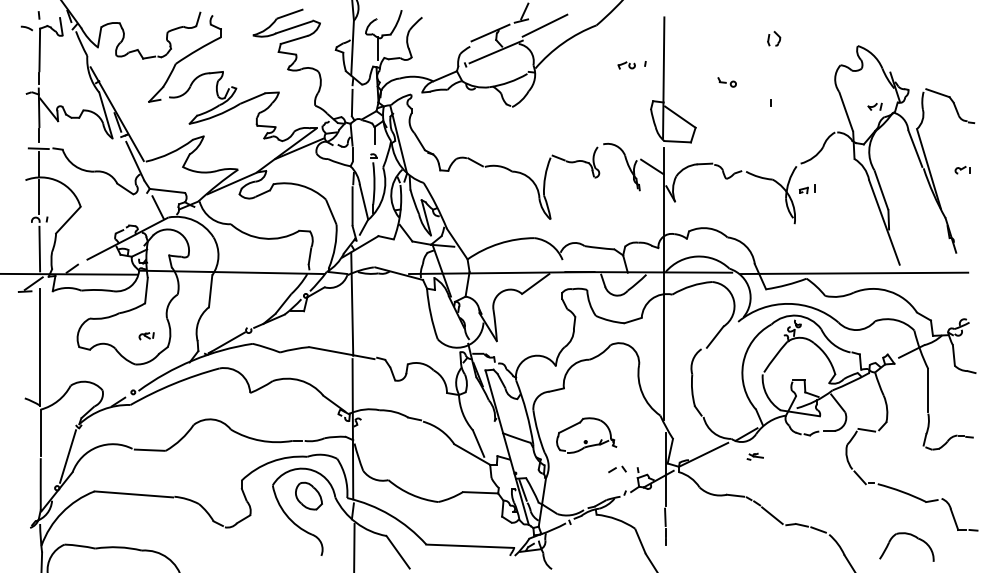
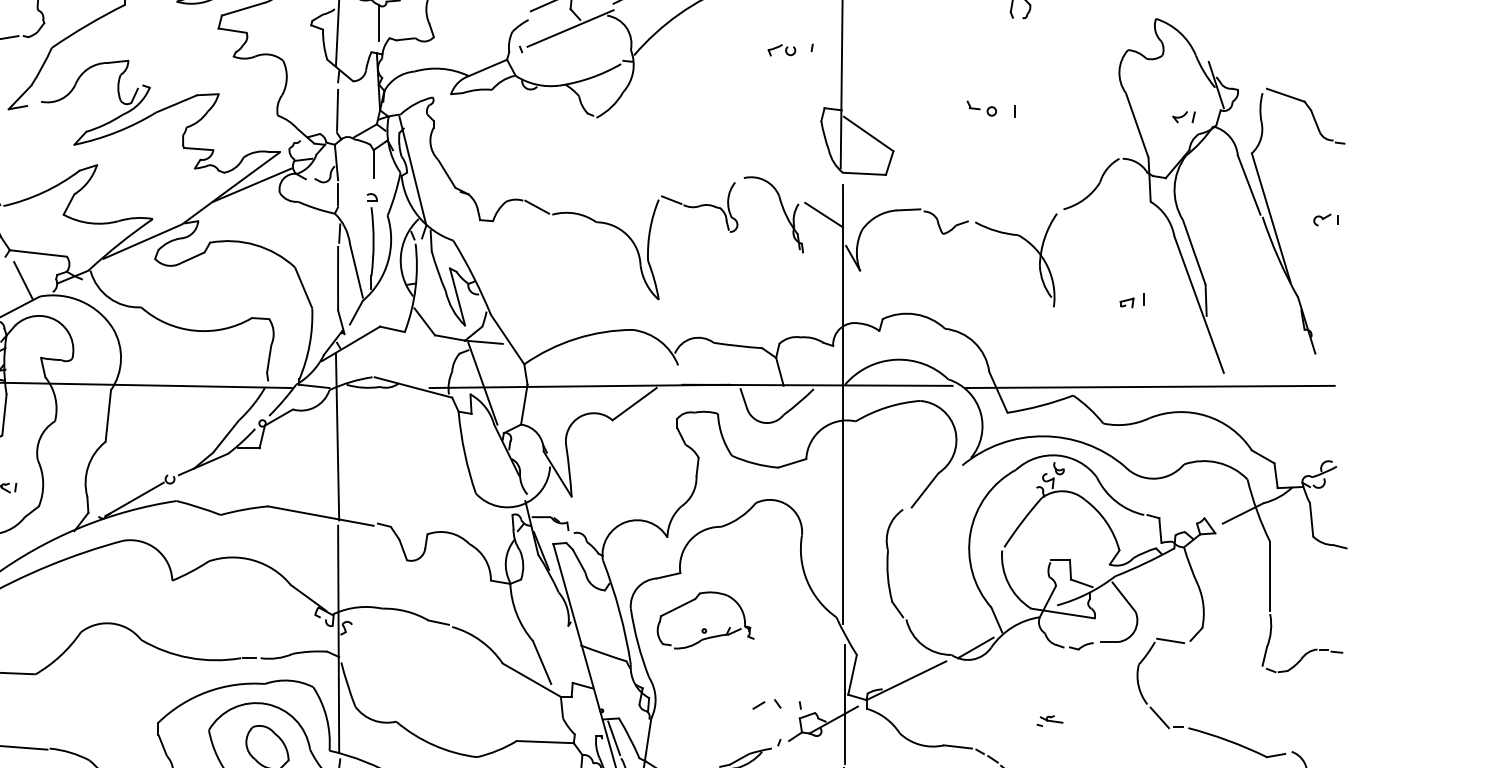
part: (726, 82) -> (980, 108), moved
part: (806, 189) -> (1131, 301), moved
part: (586, 435) -> (705, 620), moved
part: (754, 456) -> (1048, 720), moved

